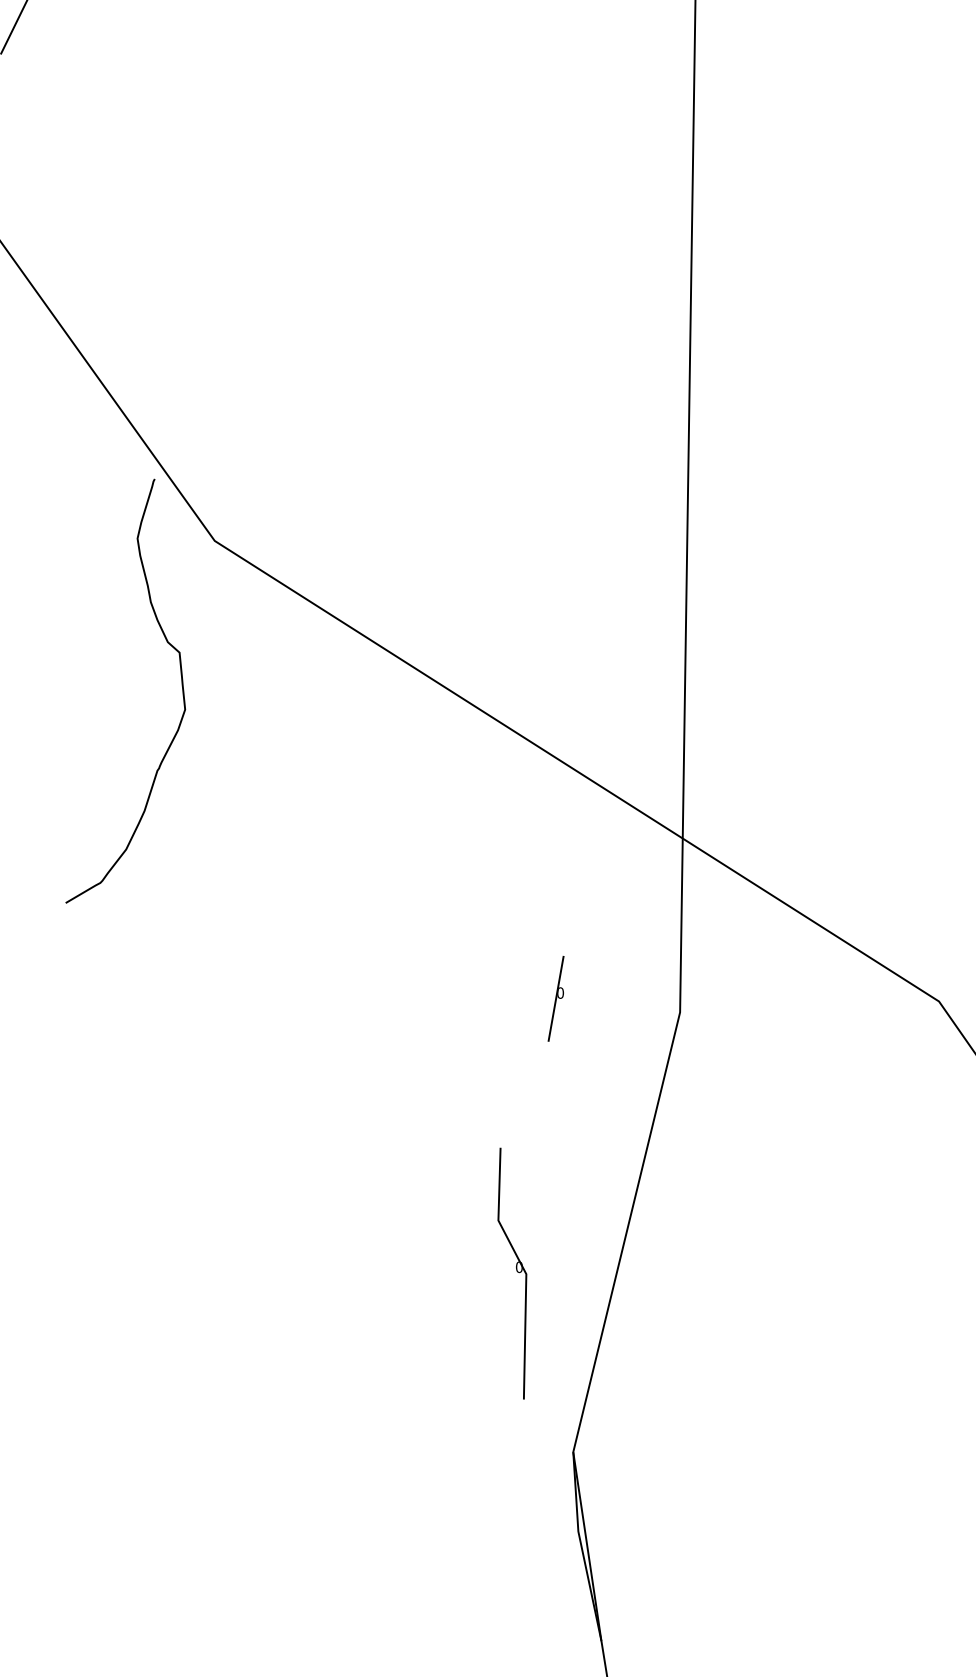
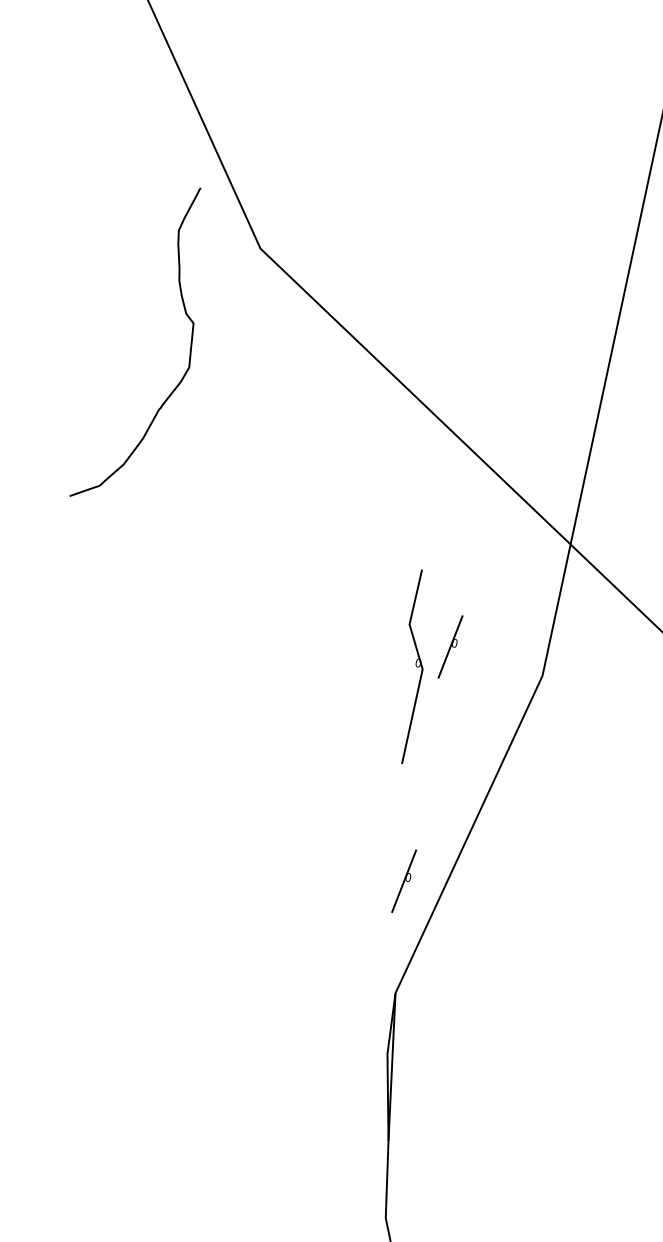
curve: (181, 686) -> (189, 349), moved
part: (512, 1273) -> (412, 666), moved
part: (555, 1307) -> (403, 880), added

